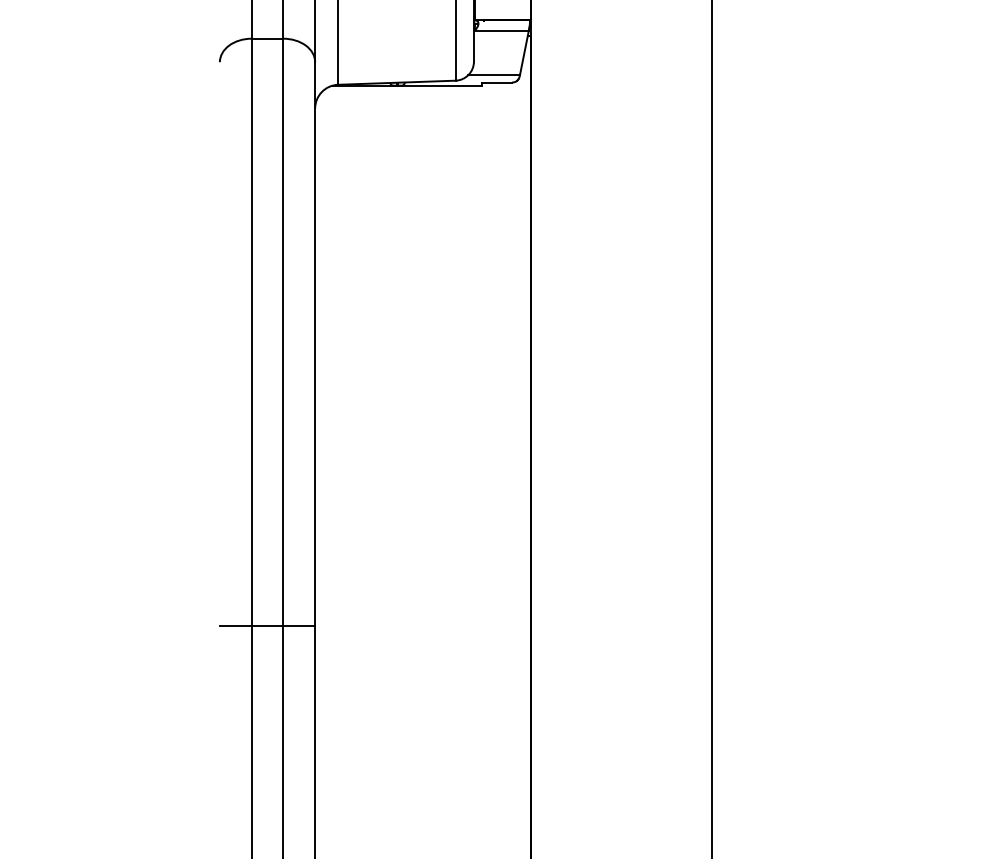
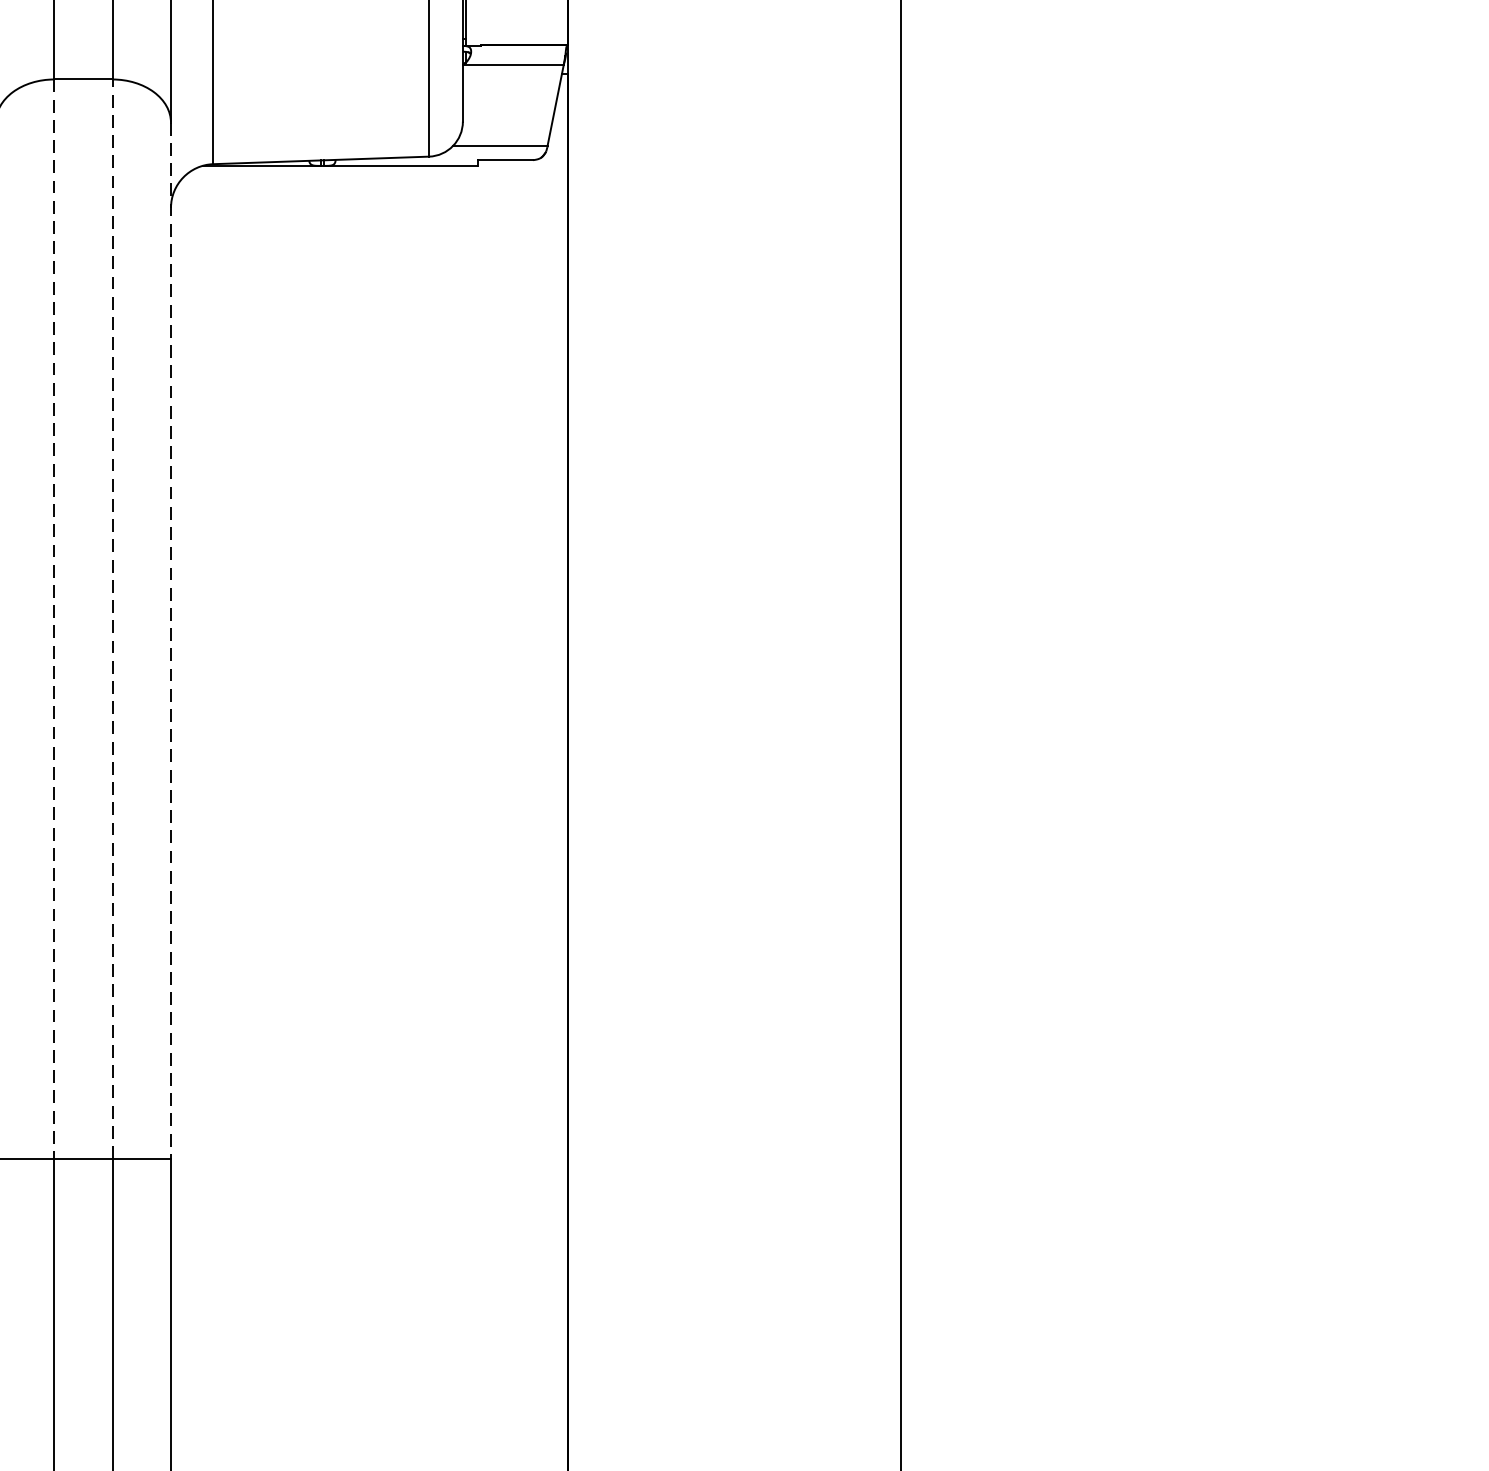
line: (251, 332) -> (53, 619), solid -> dashed
line: (283, 332) -> (112, 619), solid -> dashed
line: (315, 344) -> (171, 641), solid -> dashed

